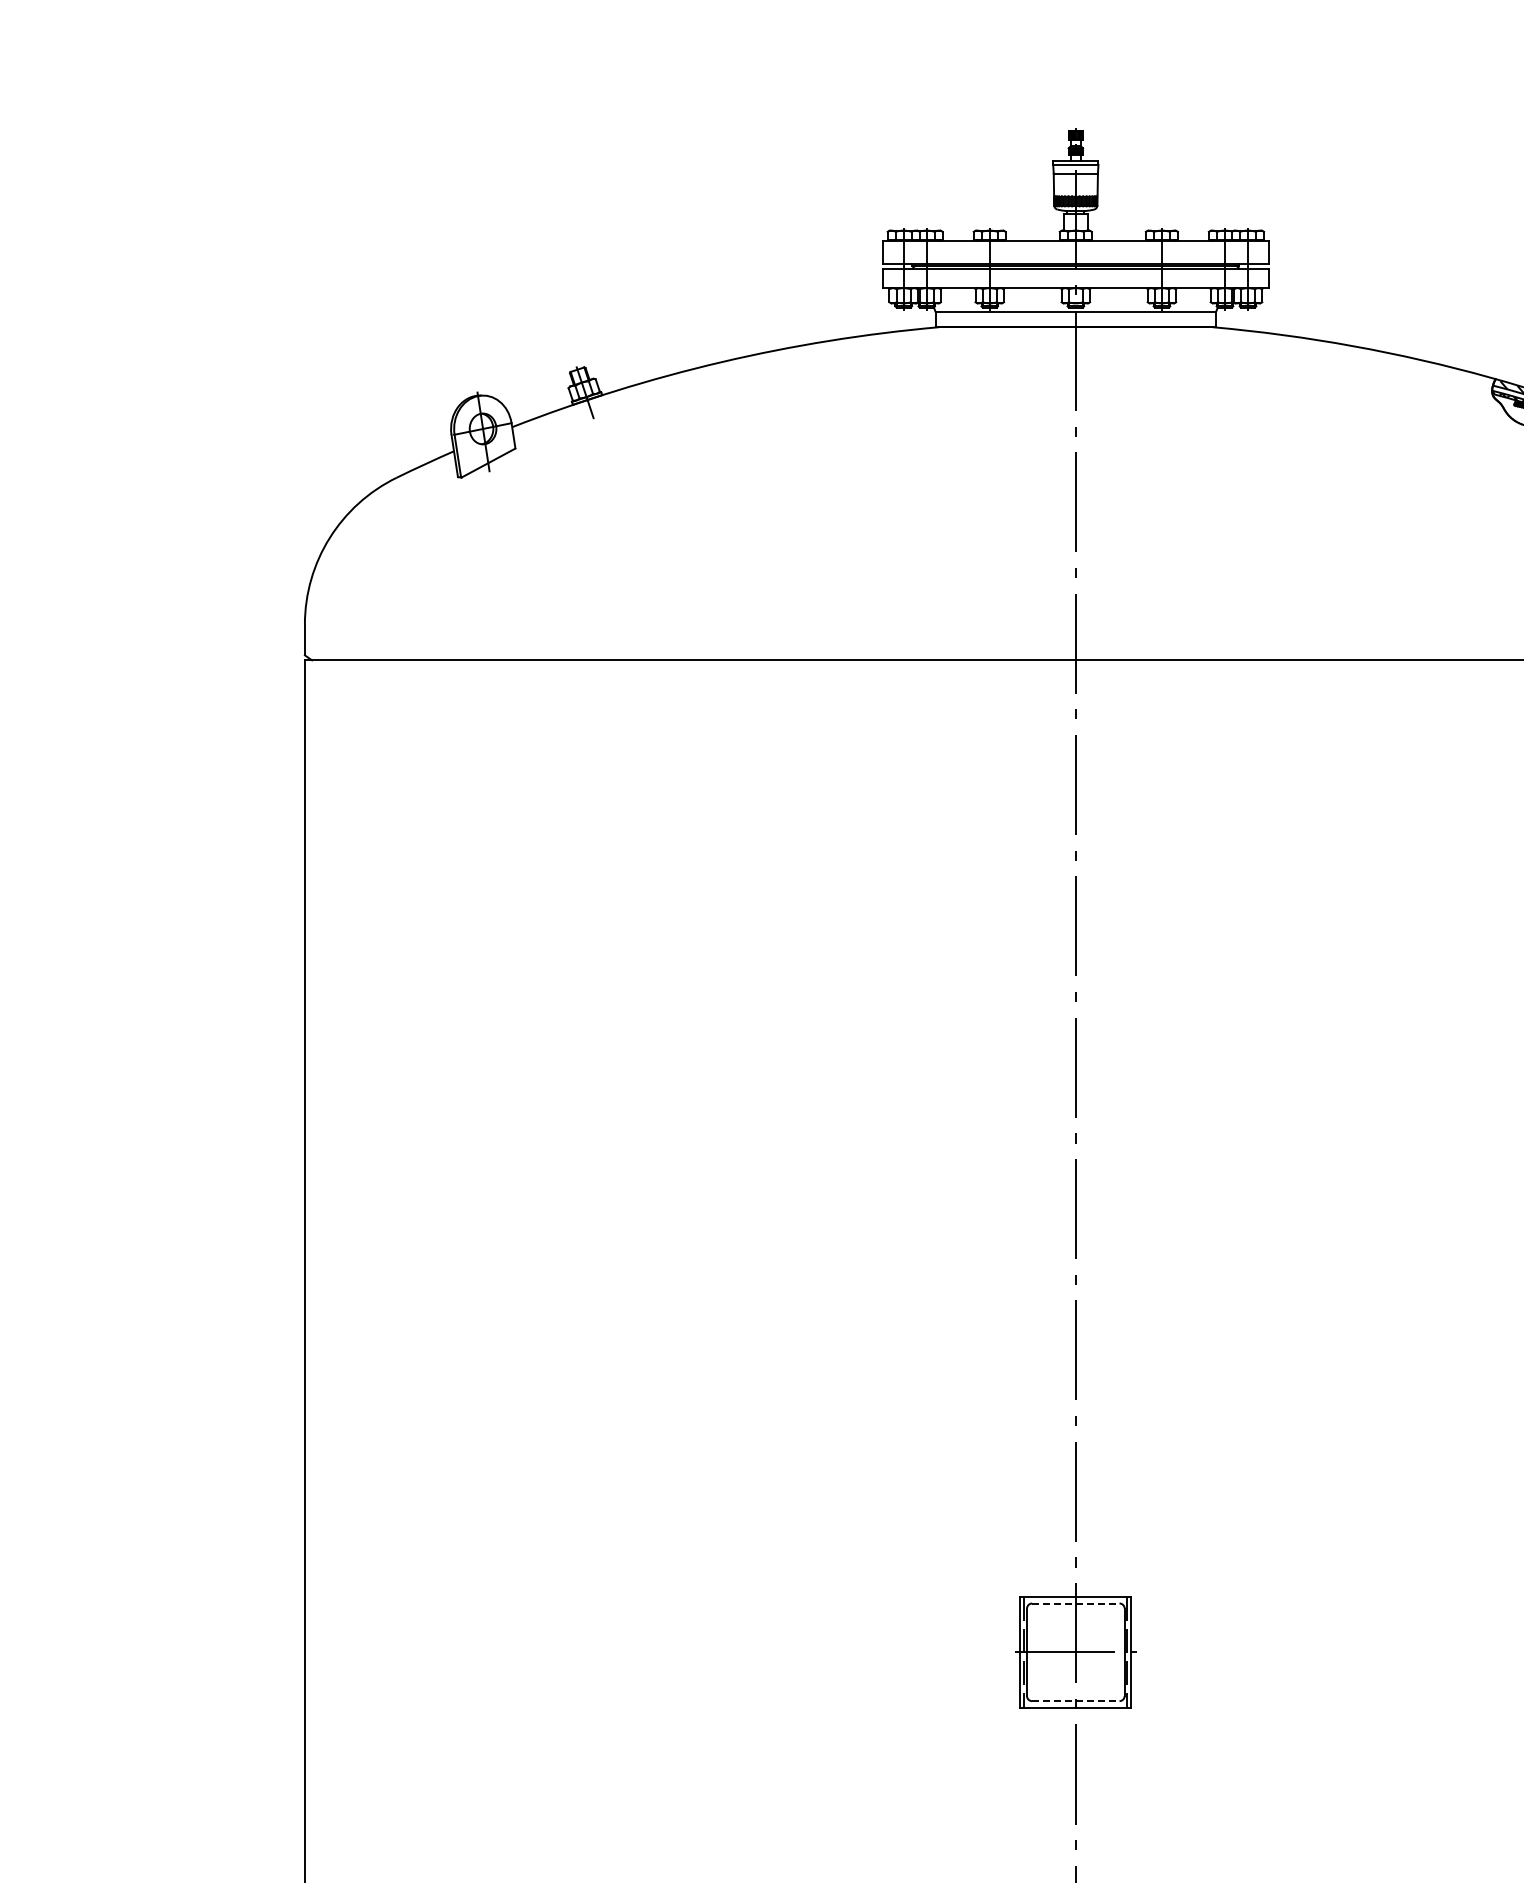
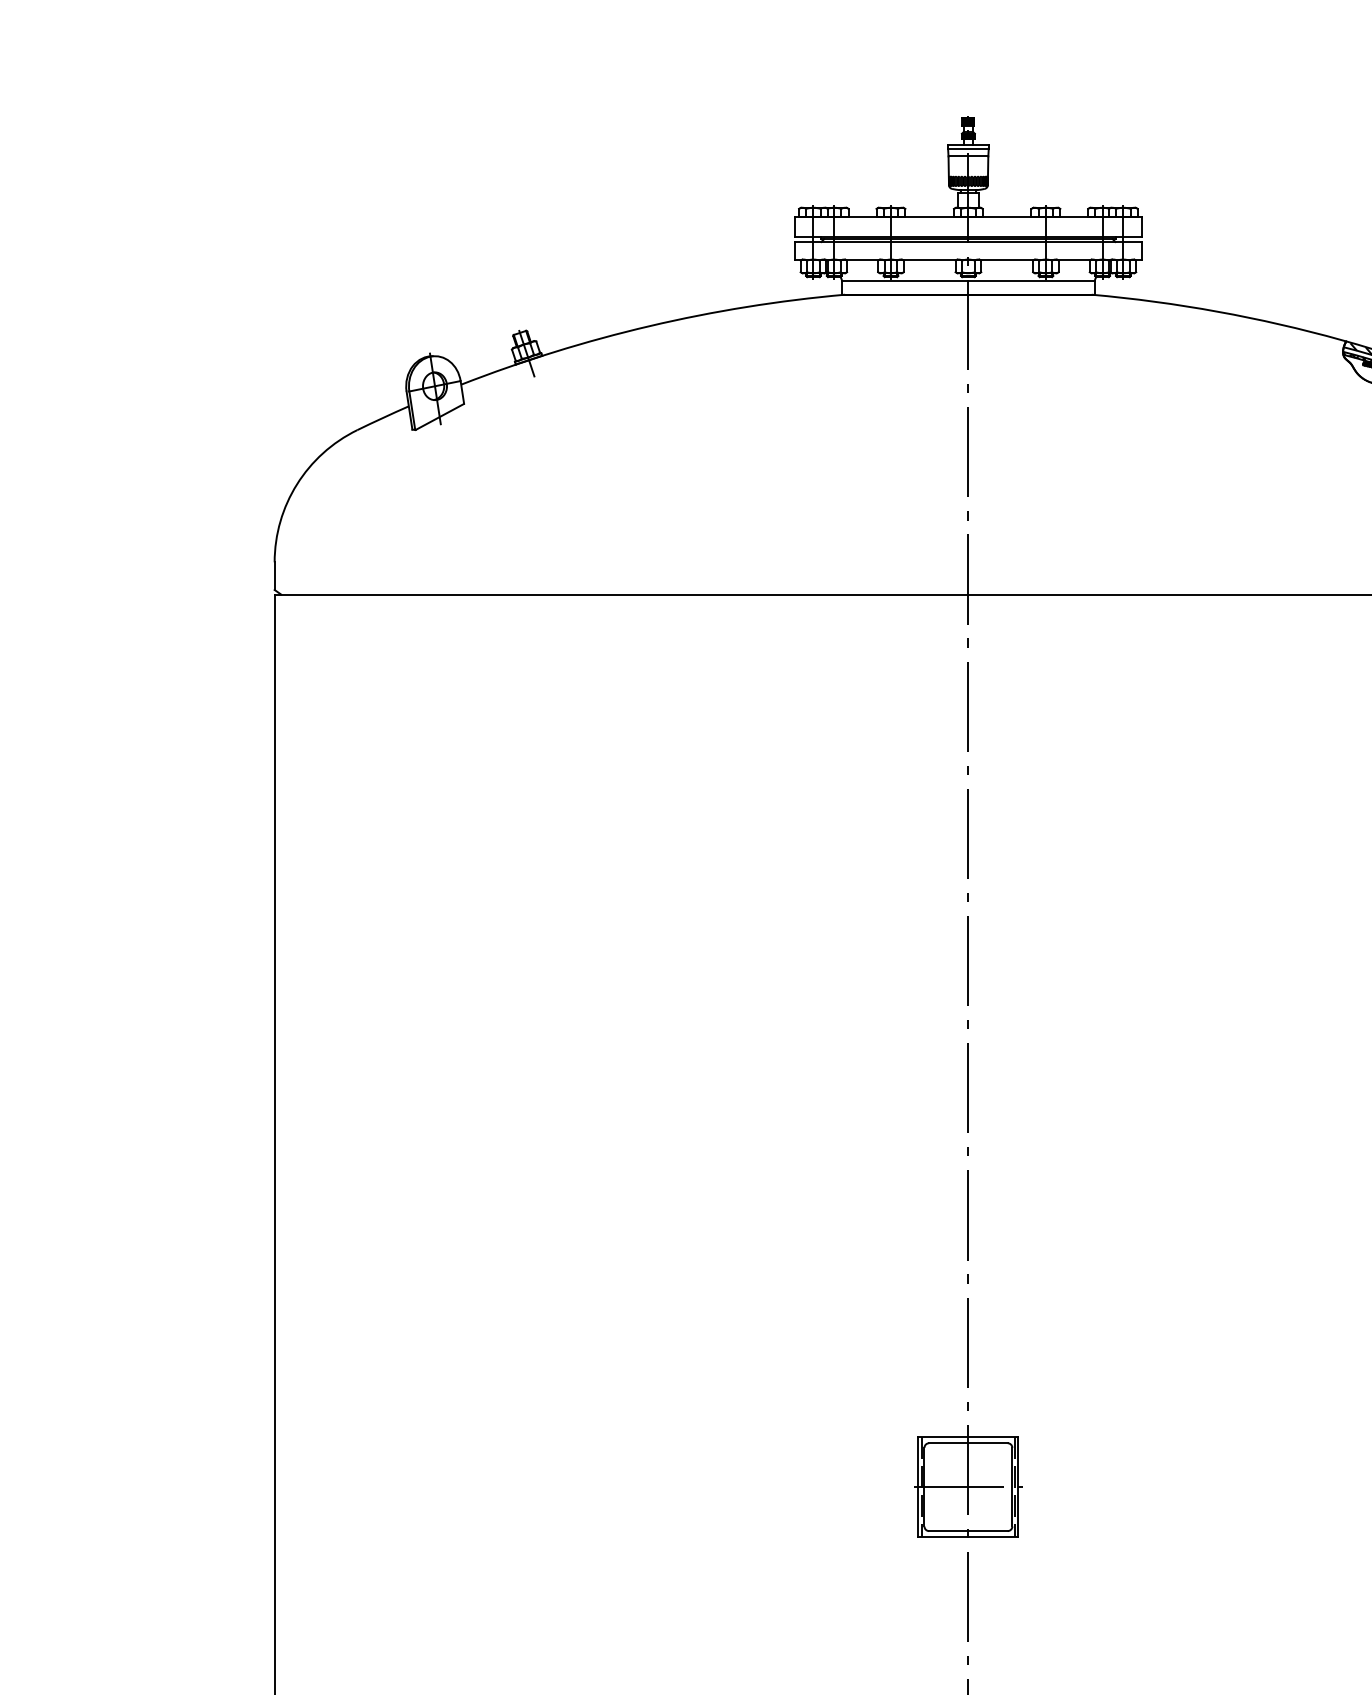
line: (1075, 1603) -> (968, 1443), dashed -> solid
line: (1075, 1701) -> (968, 1531), dashed -> solid

